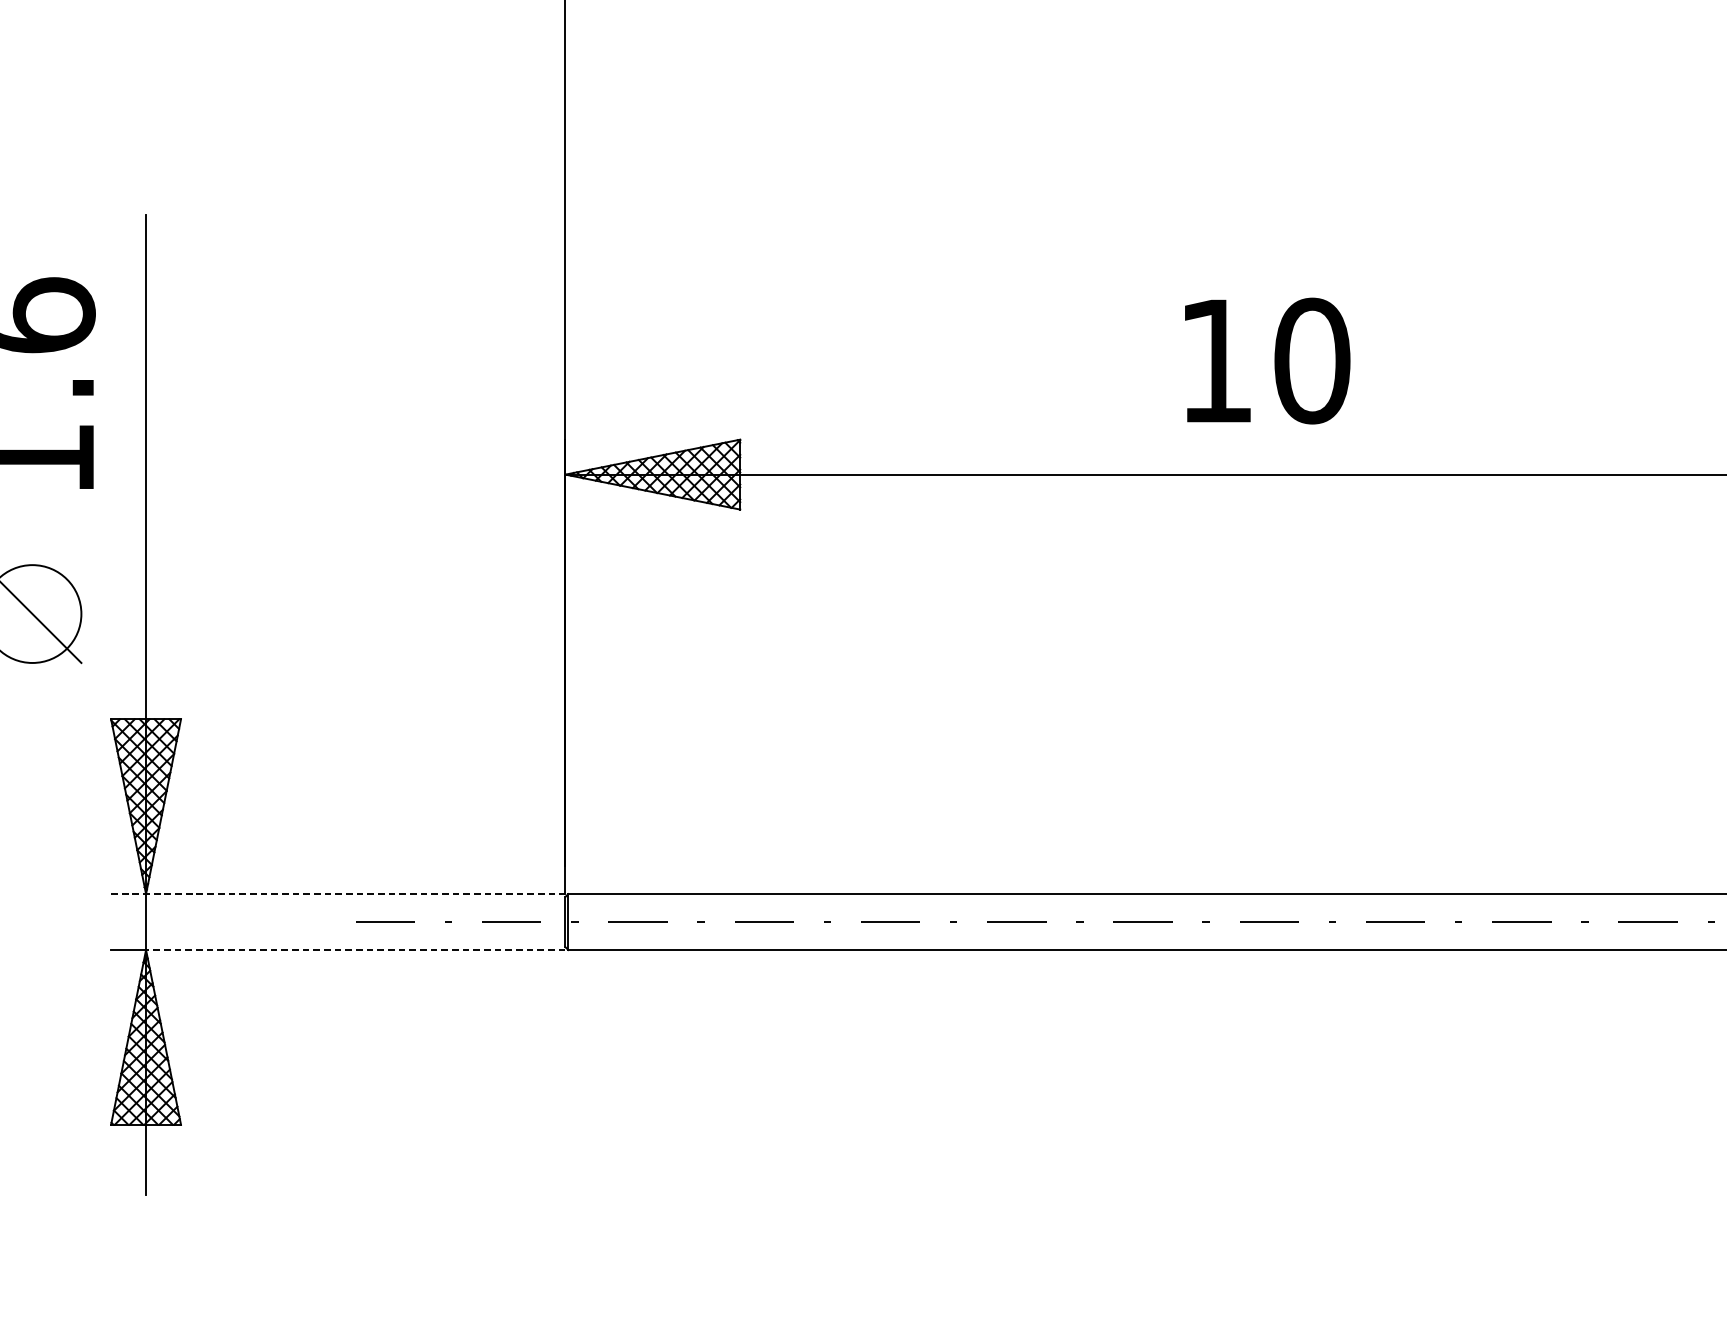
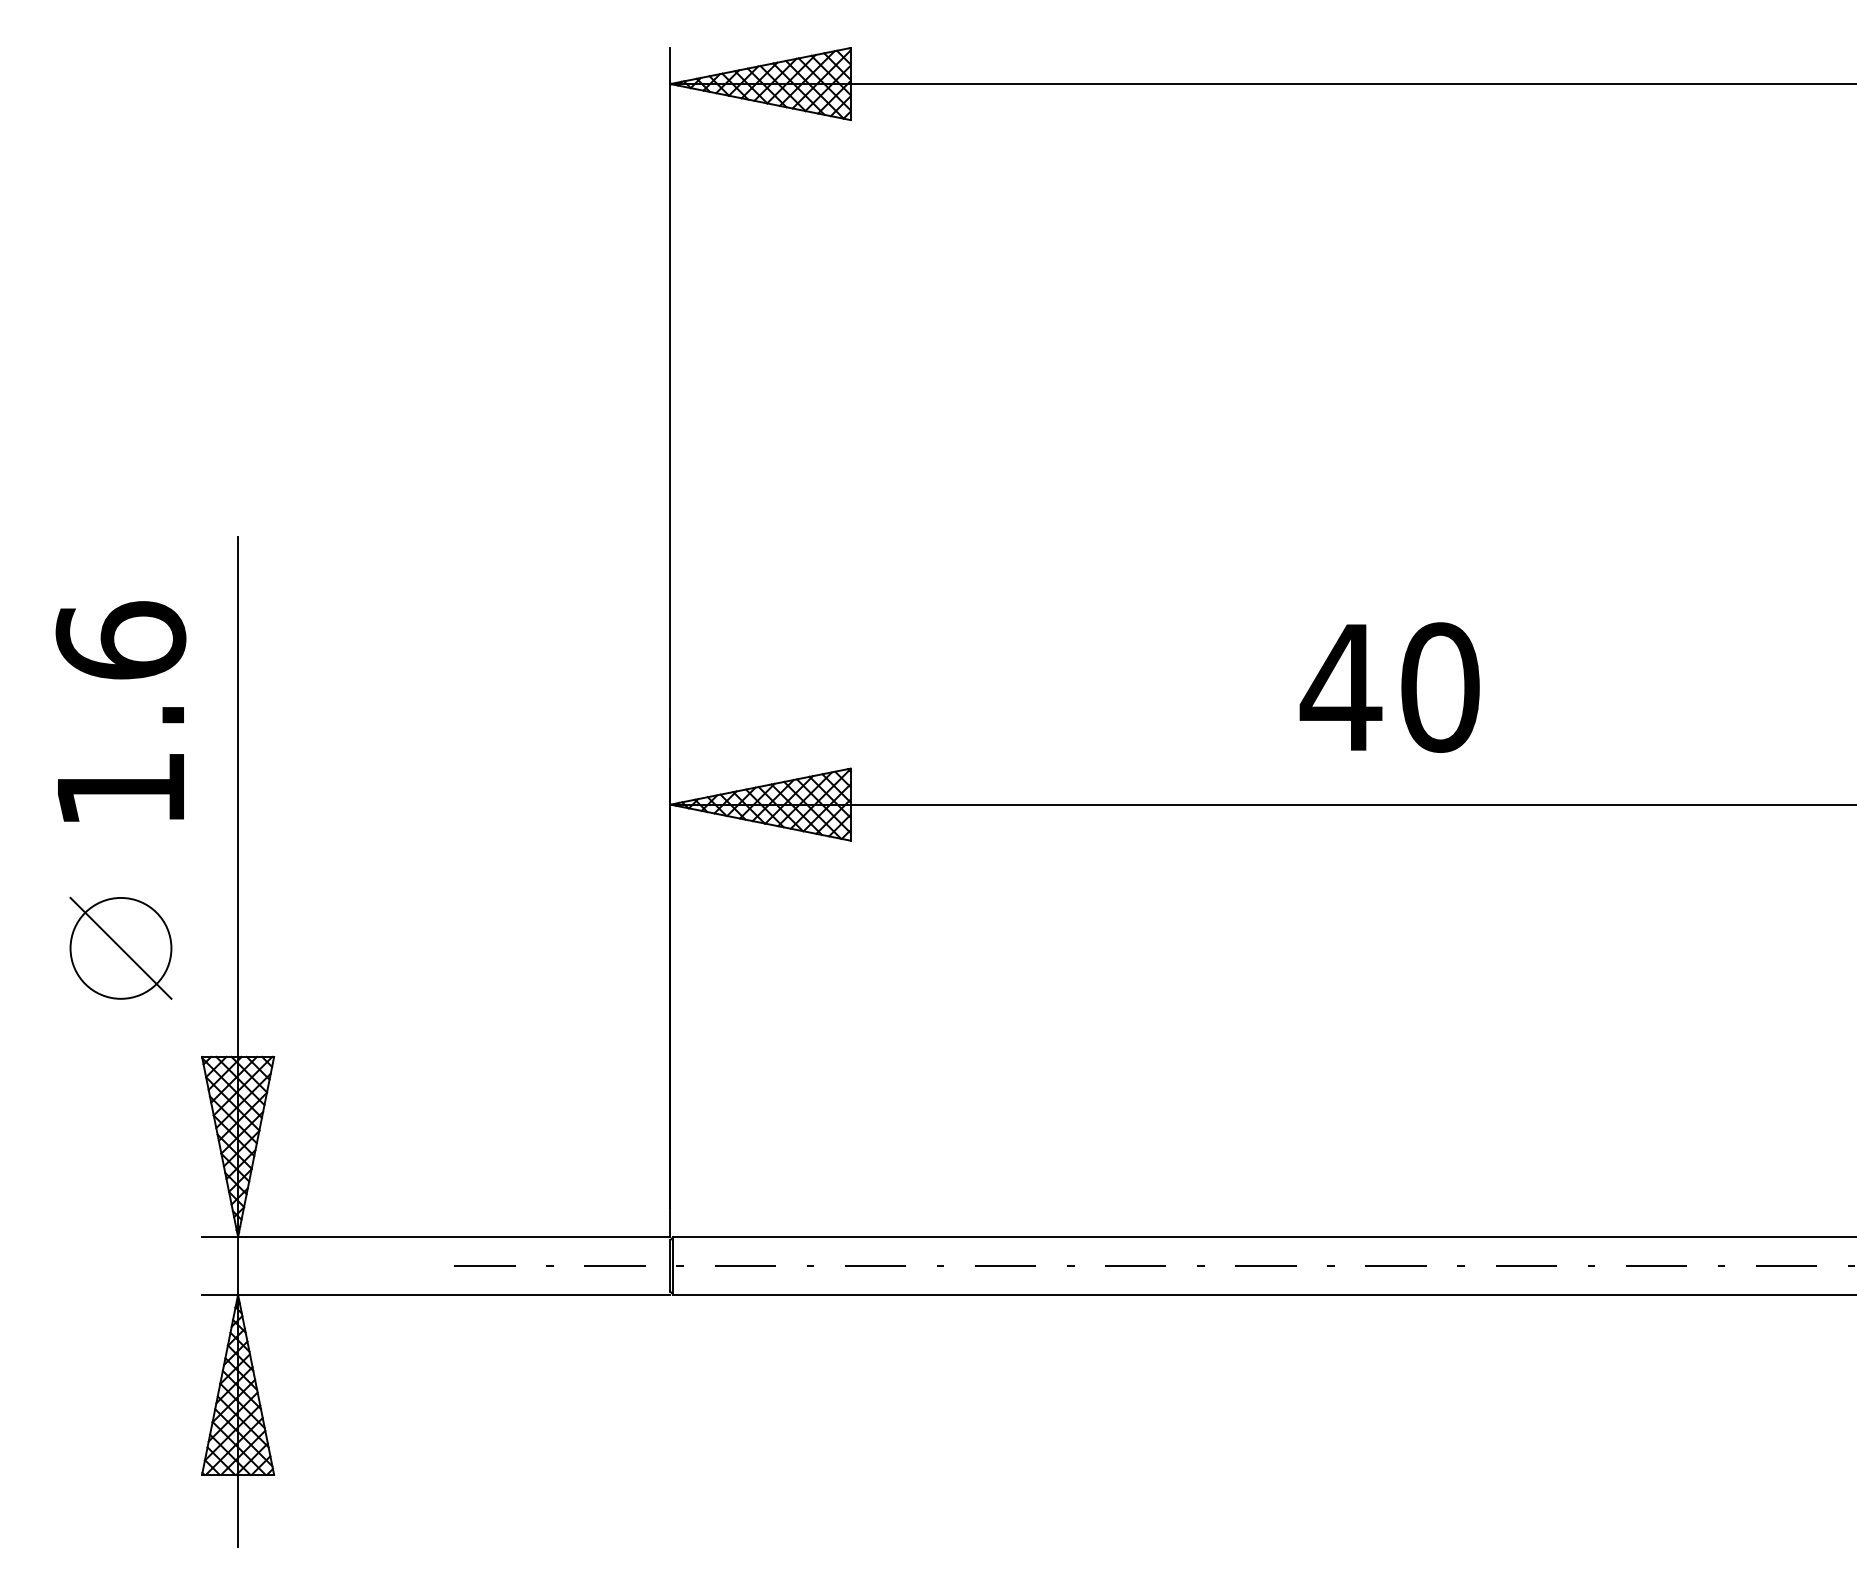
text: (1215, 360) -> (1340, 687), 10 -> 40
line: (338, 894) -> (436, 1237), dashed -> solid
line: (355, 949) -> (453, 1294), dashed -> solid

